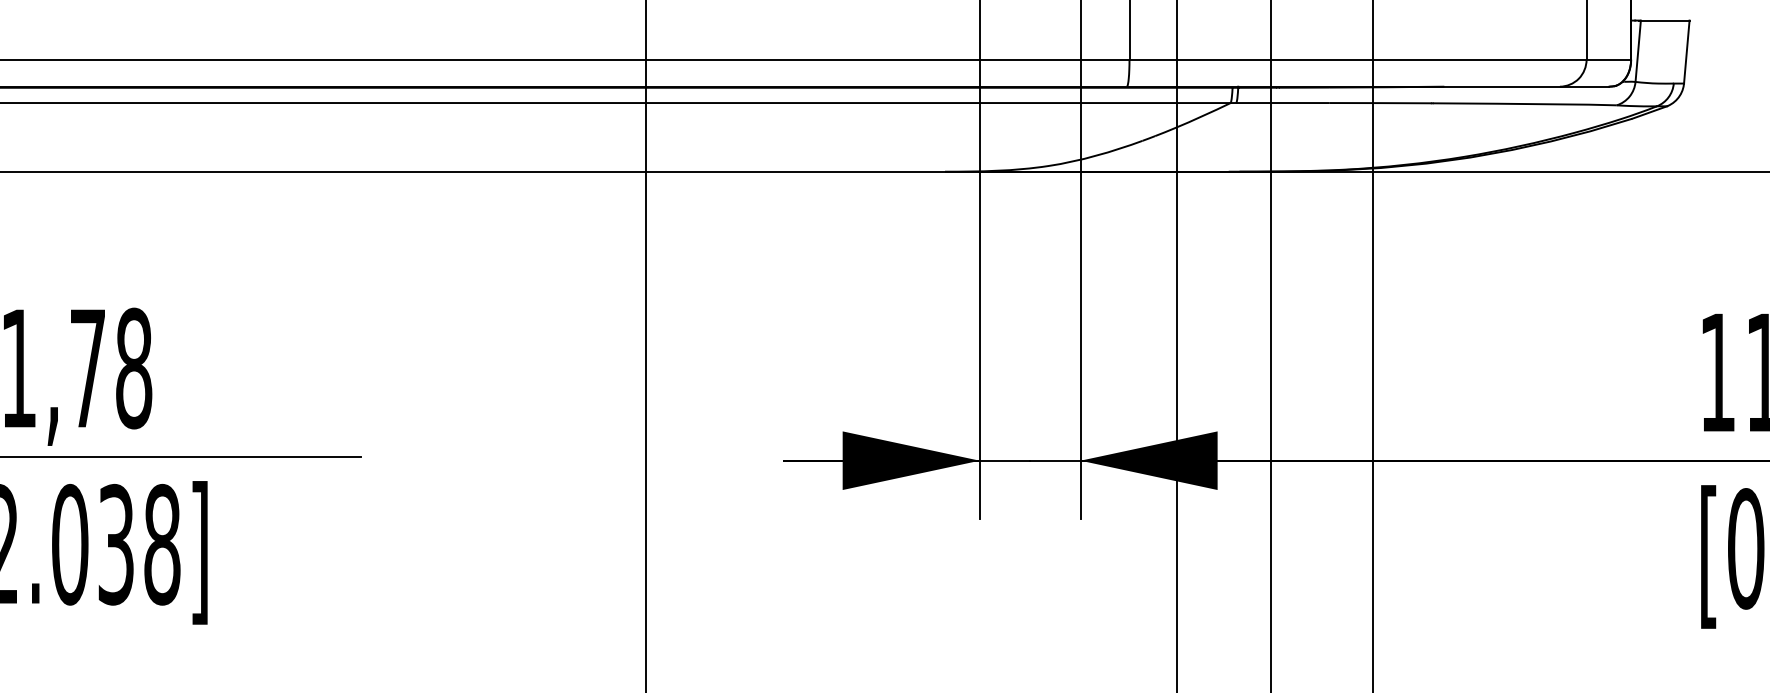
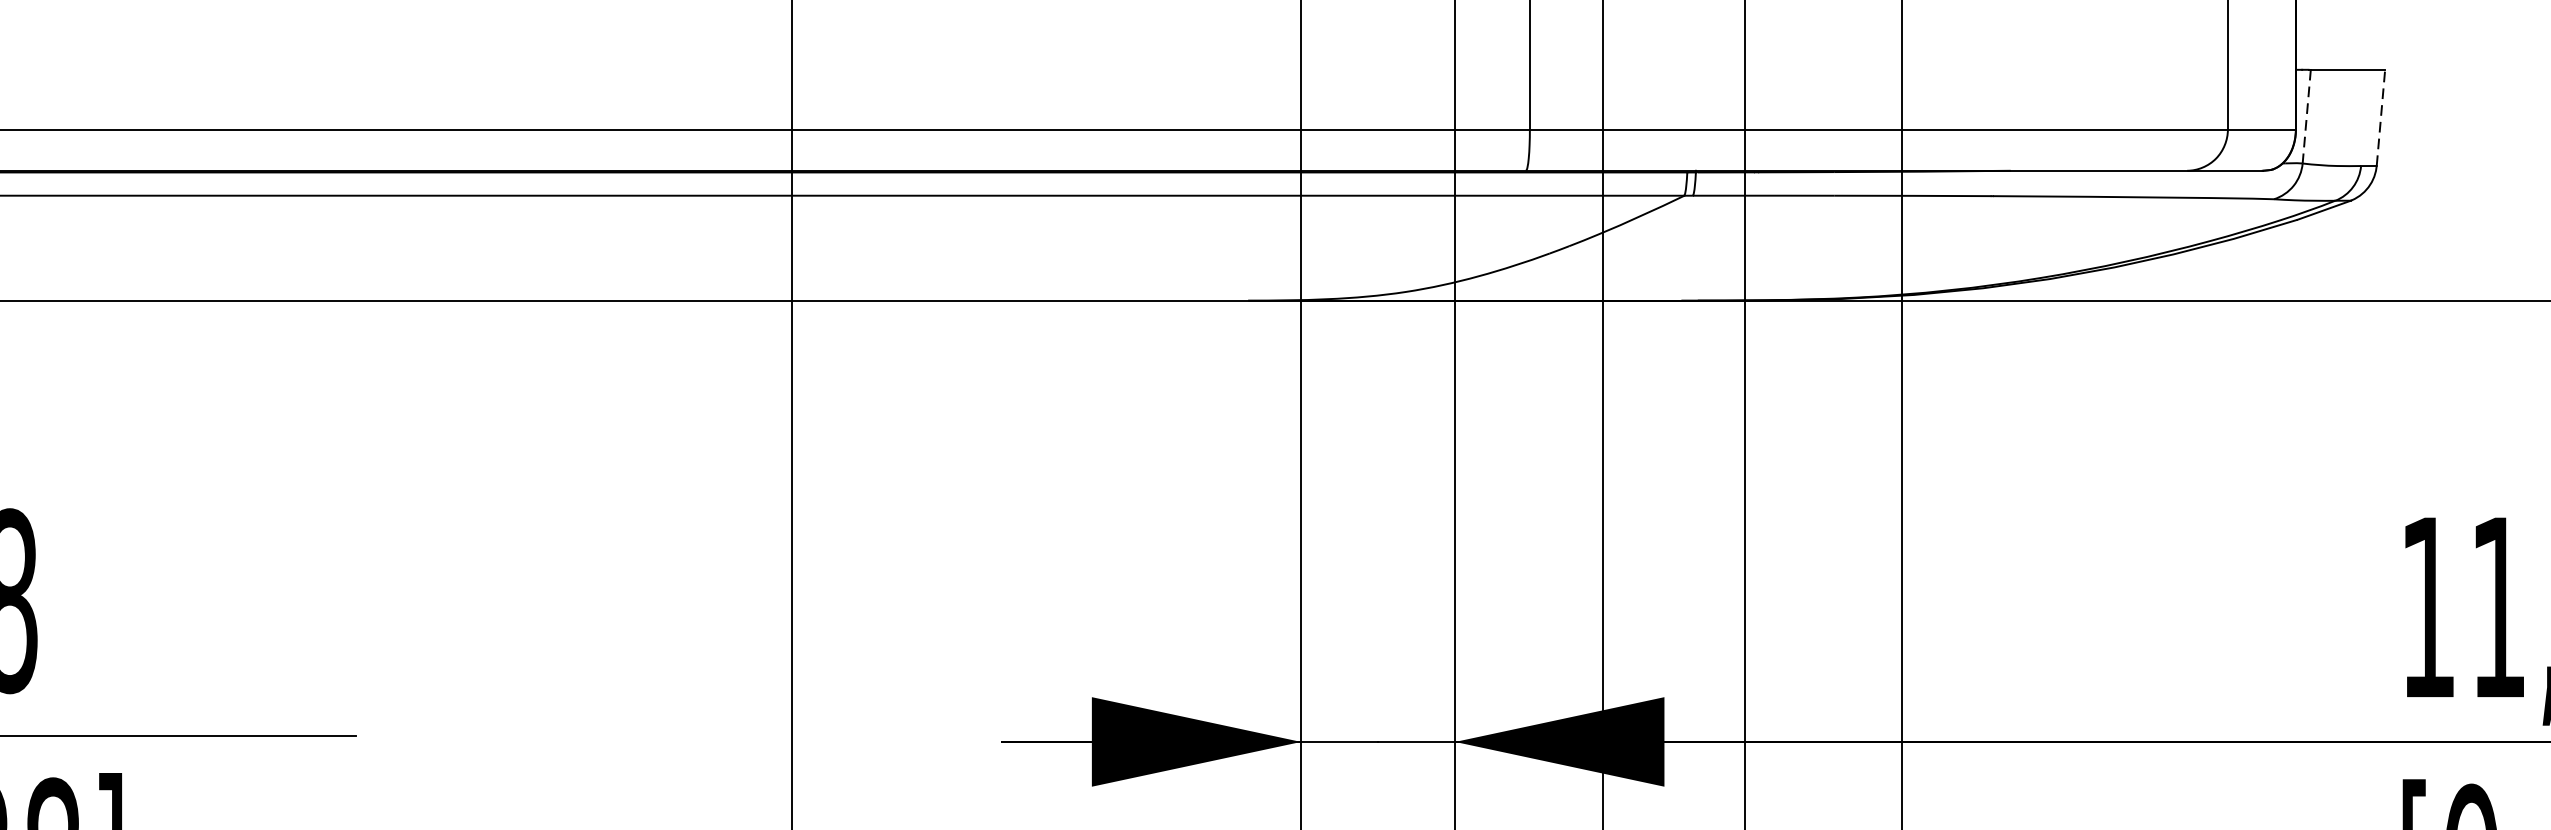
line: (1638, 51) -> (2307, 117), solid -> dashed
line: (1686, 52) -> (2380, 118), solid -> dashed

